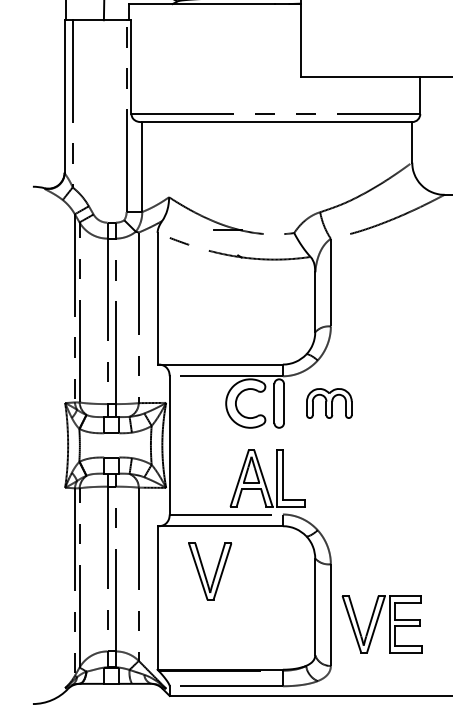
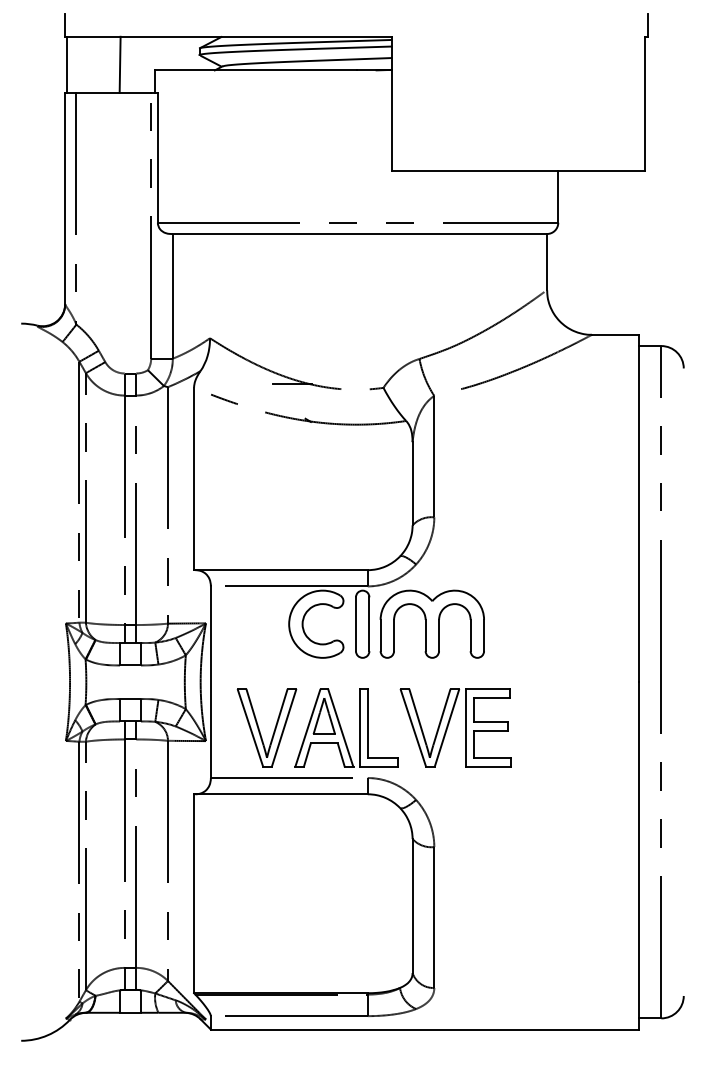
part: (328, 403) -> (431, 623), size x1.67
part: (204, 571) -> (259, 727), moved
part: (377, 621) -> (449, 724), moved

